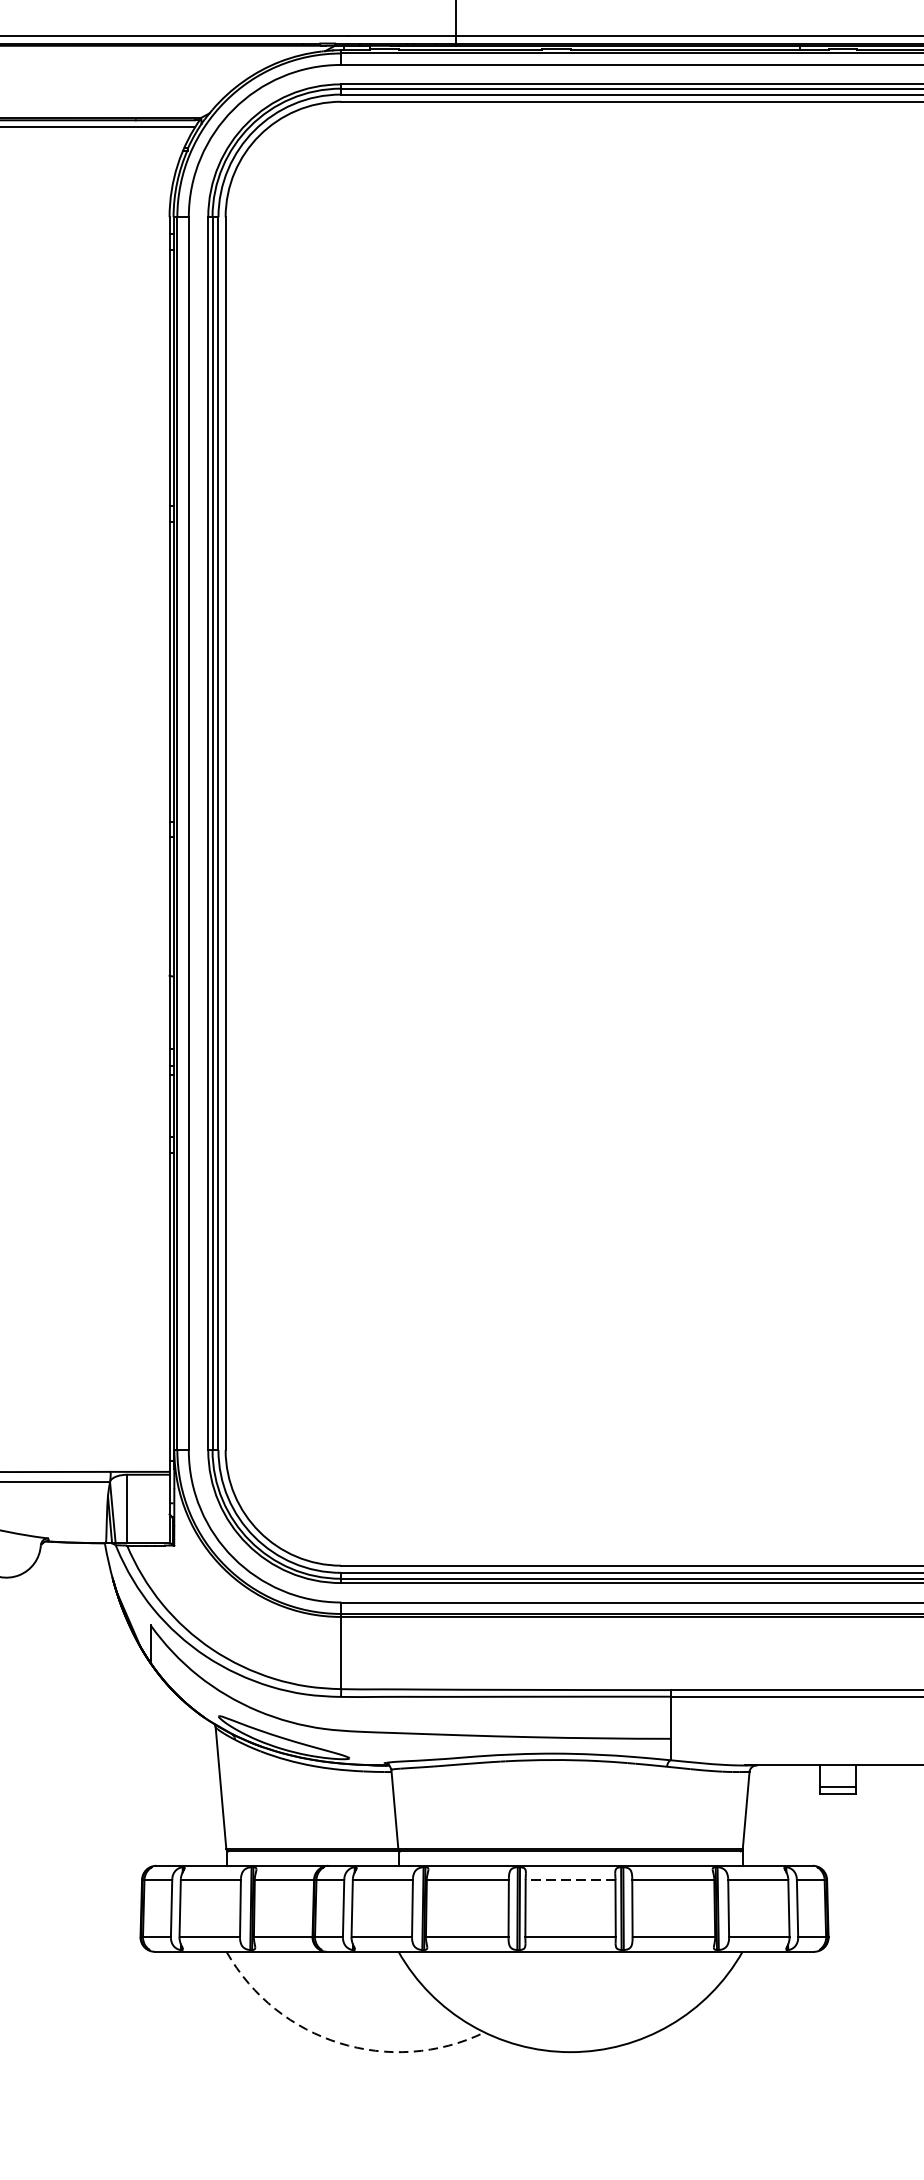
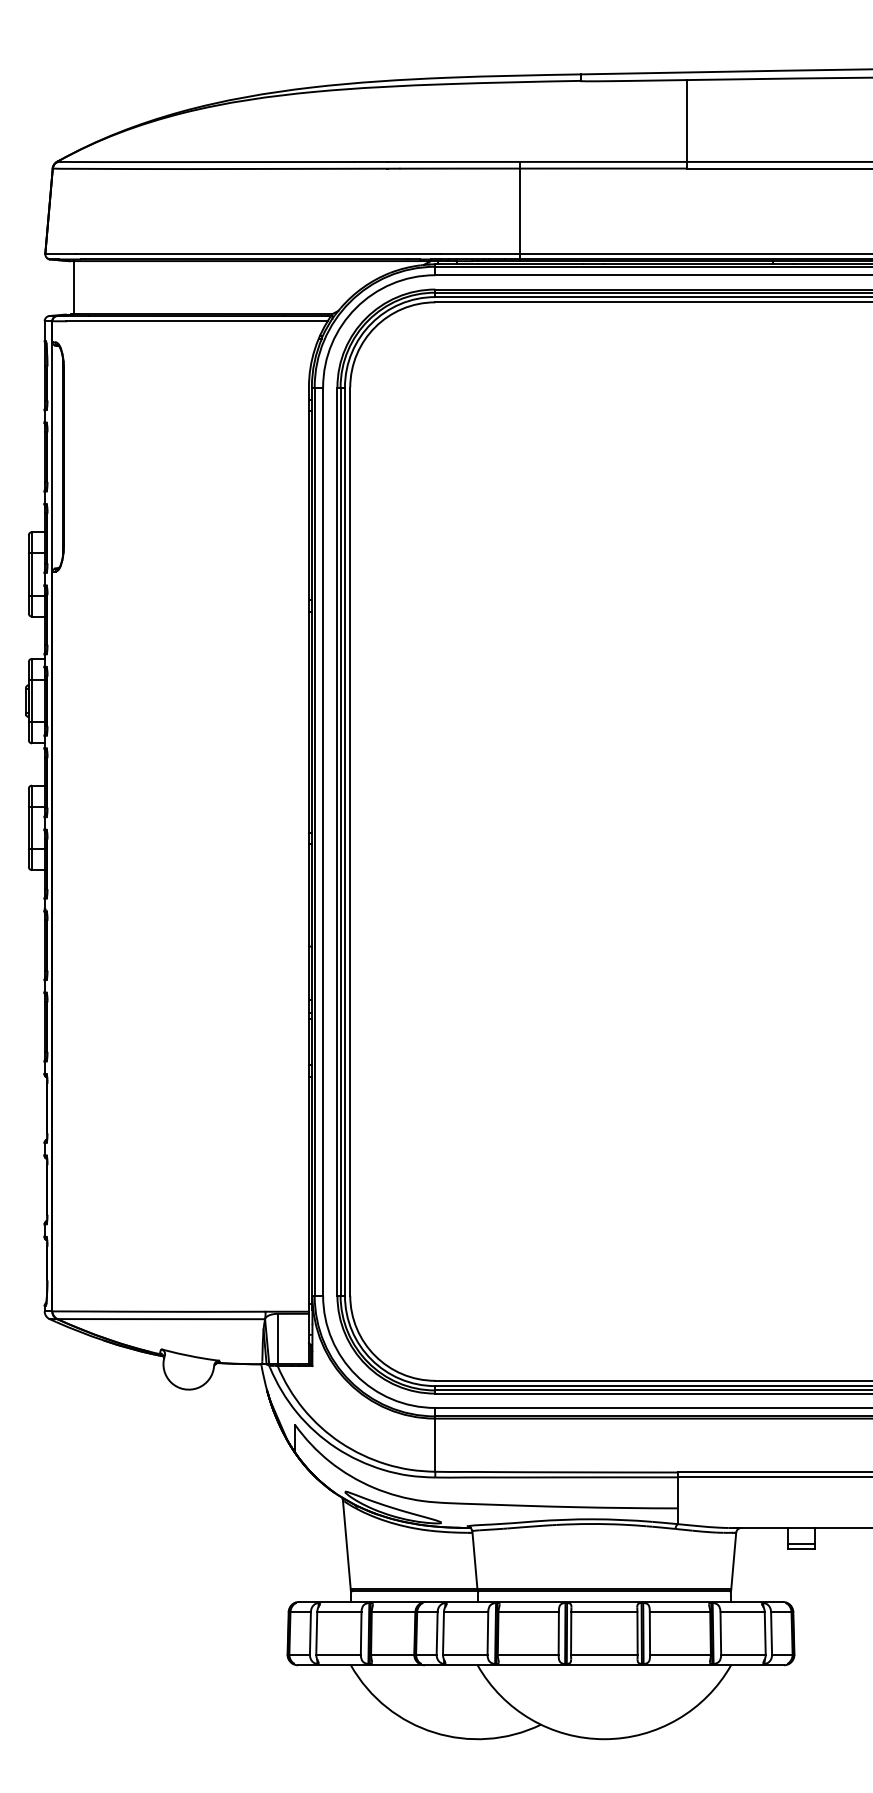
line: (569, 1880) -> (603, 1612), dashed -> solid
arc: (339, 2043) -> (434, 1732), dashed -> solid

